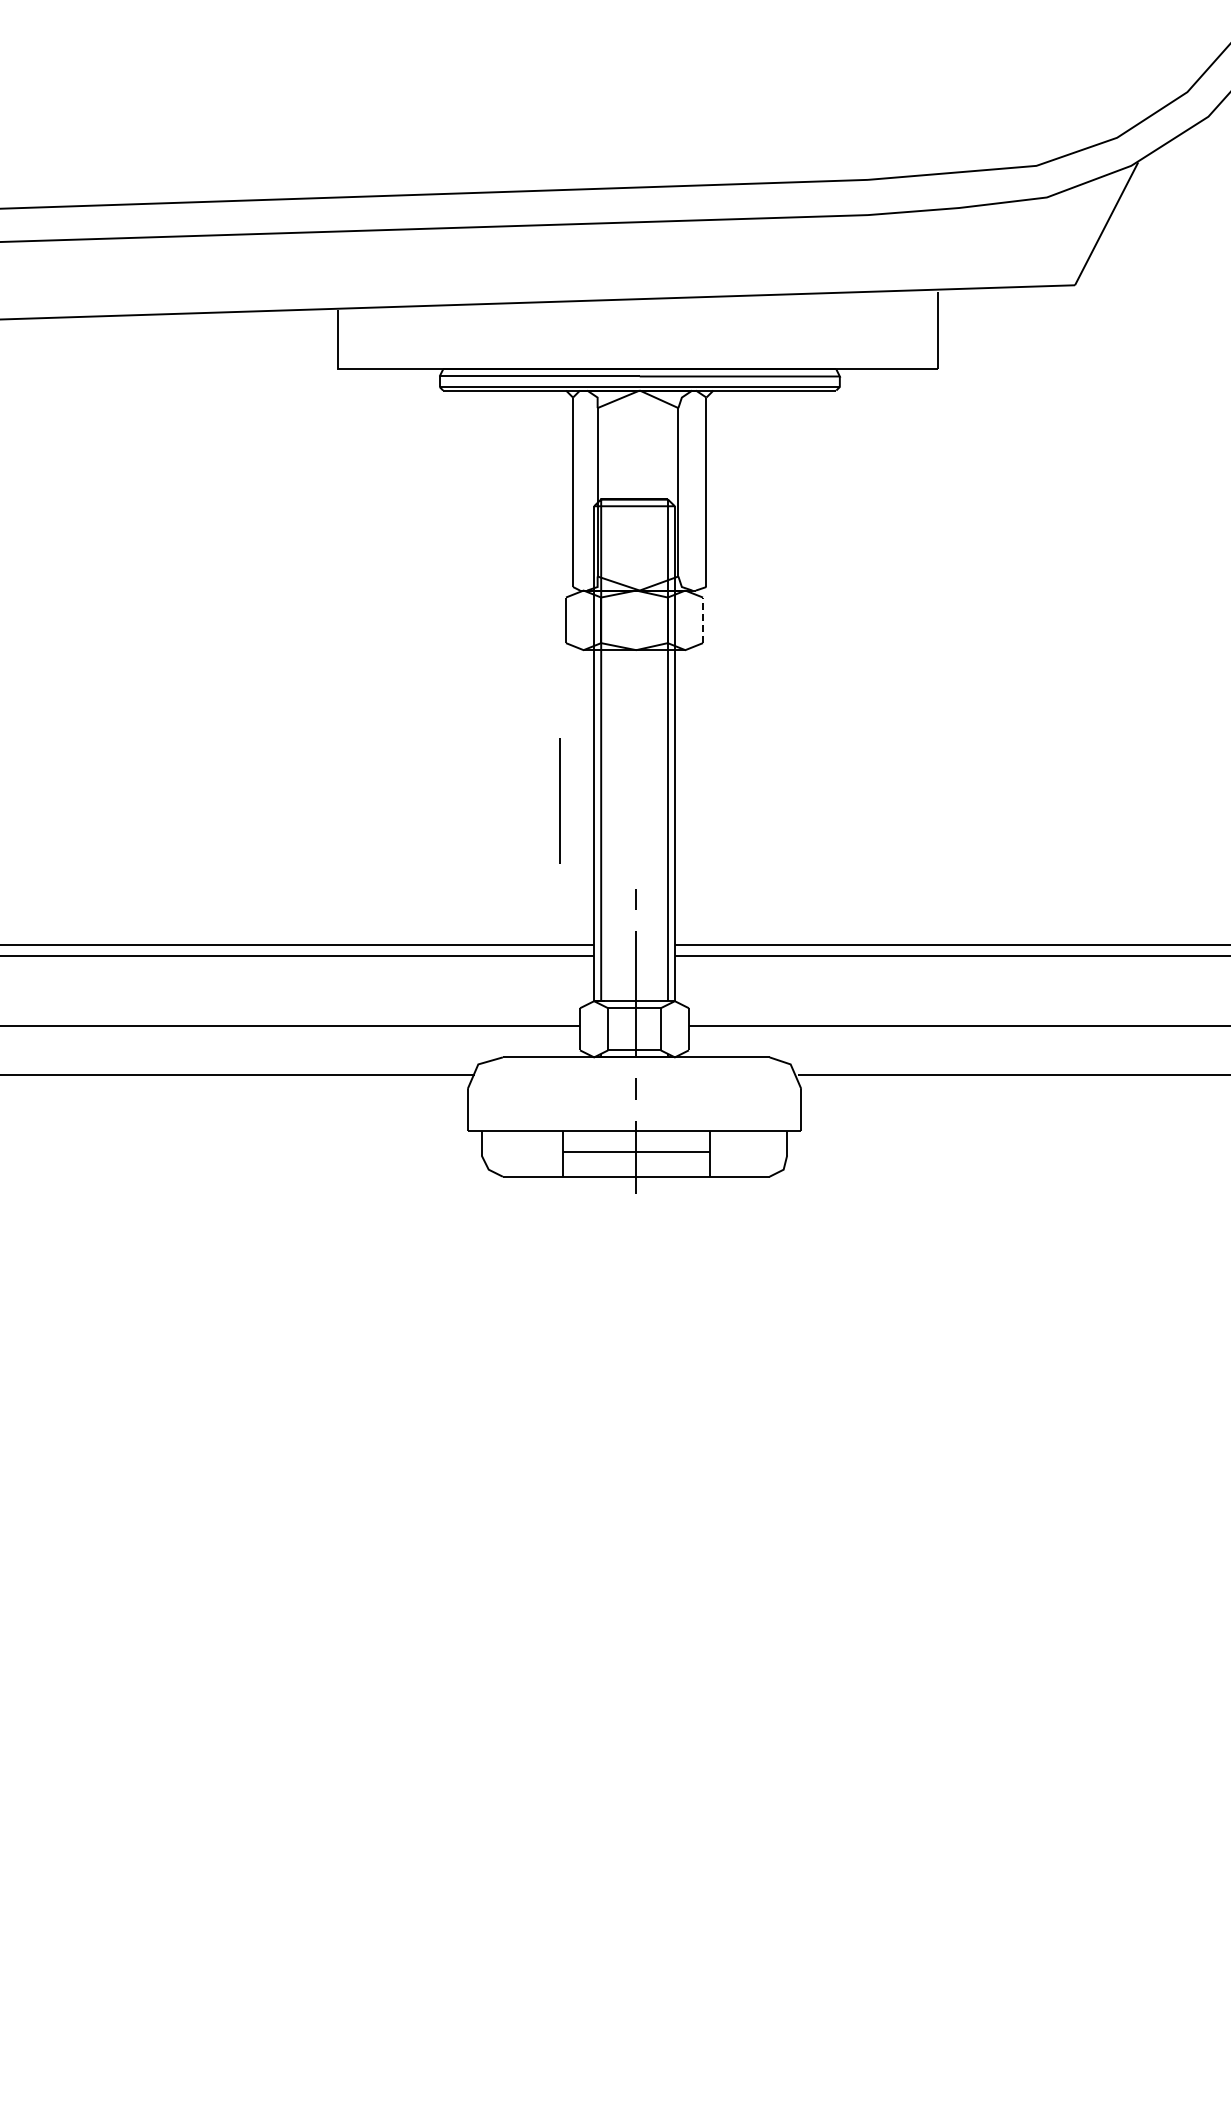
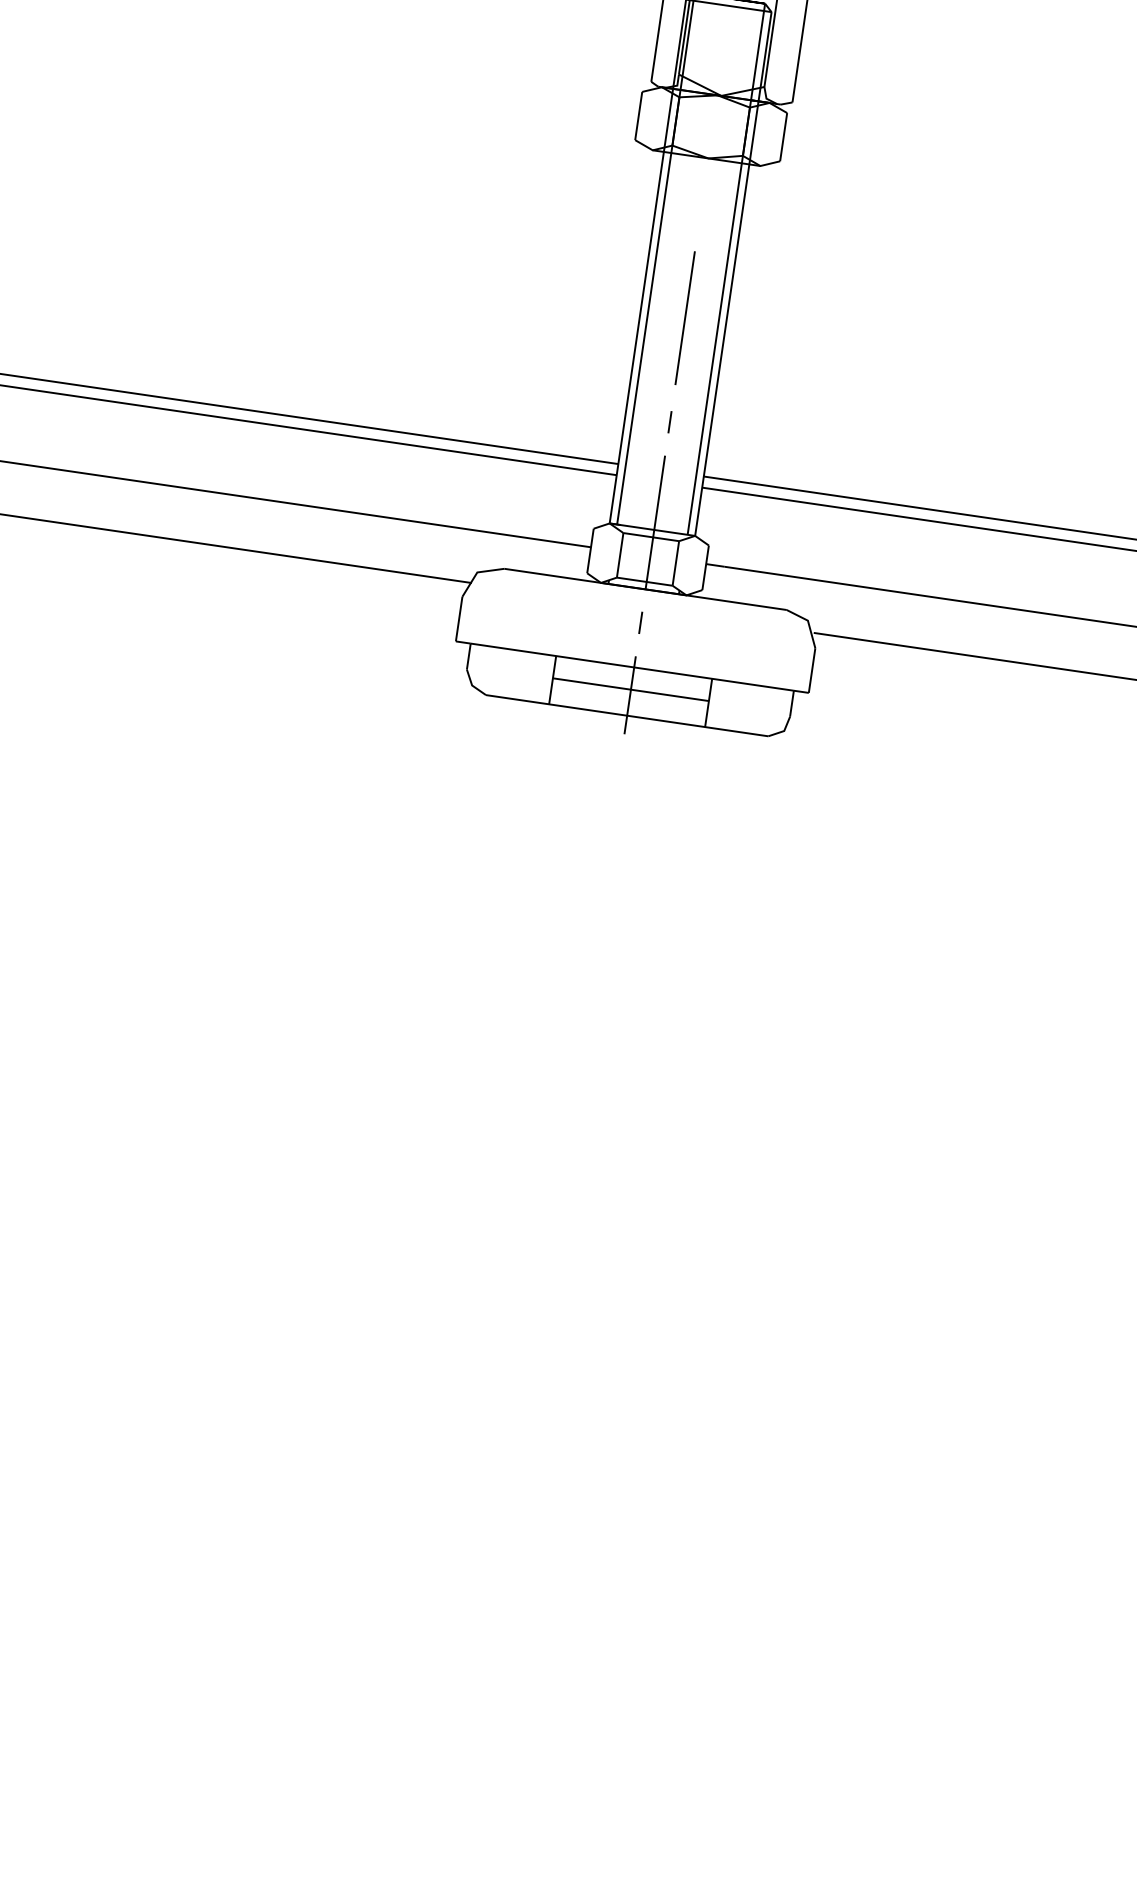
line: (702, 620) -> (783, 137), dashed -> solid
line: (559, 800) -> (684, 317), moved

